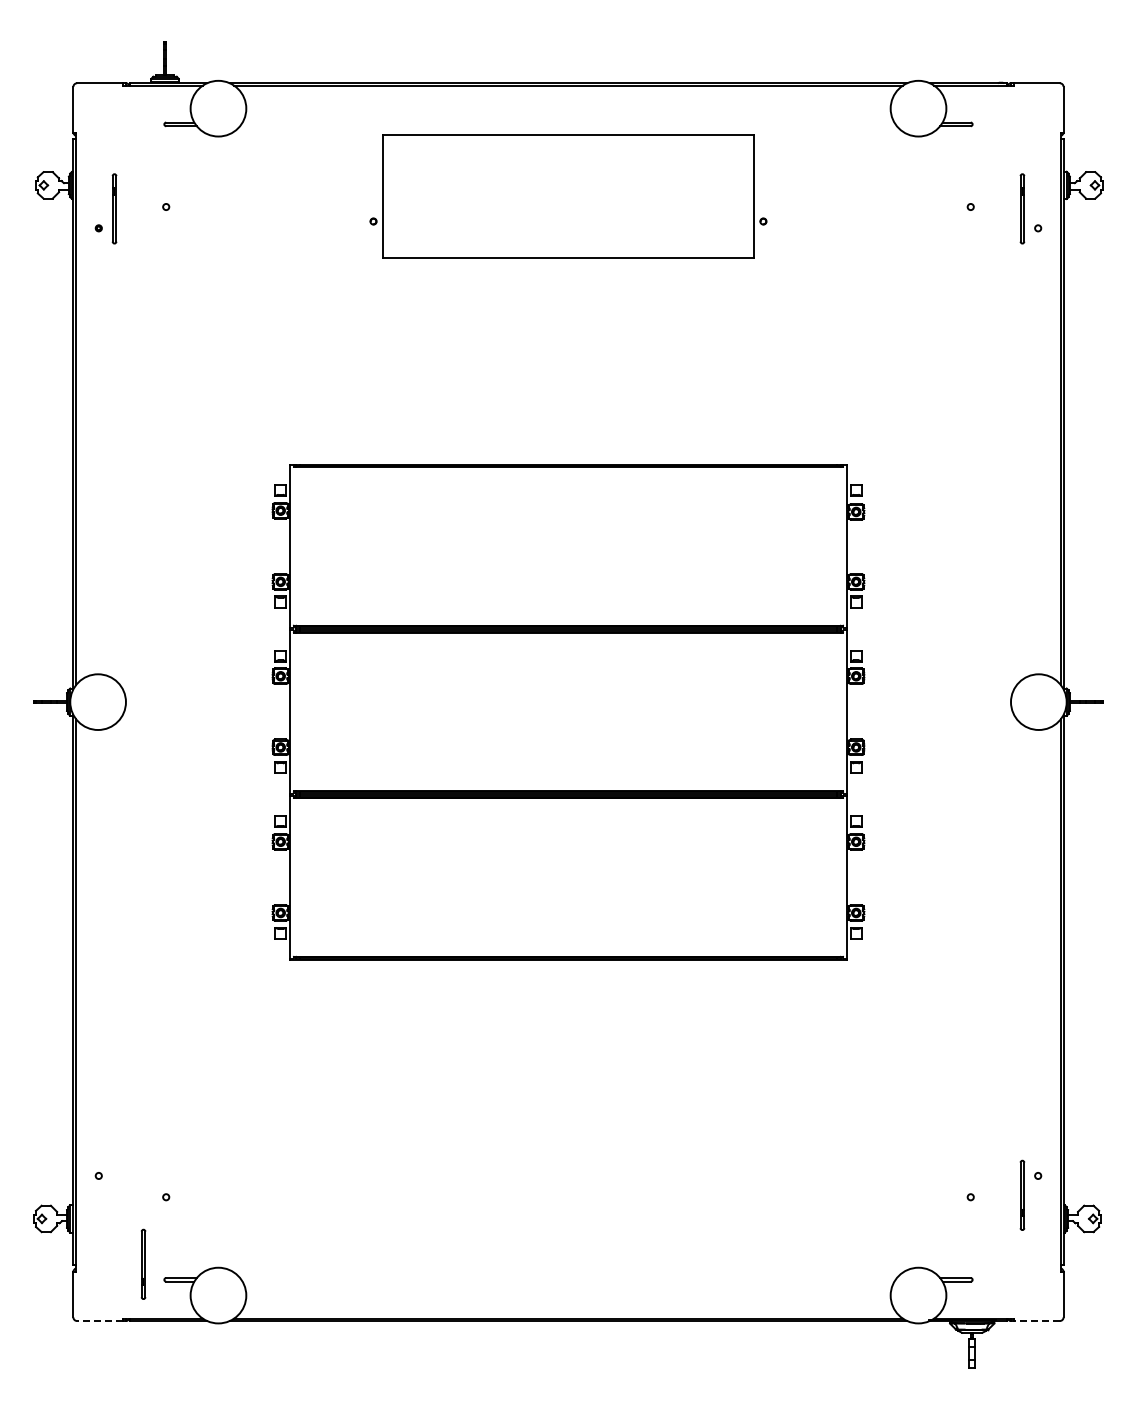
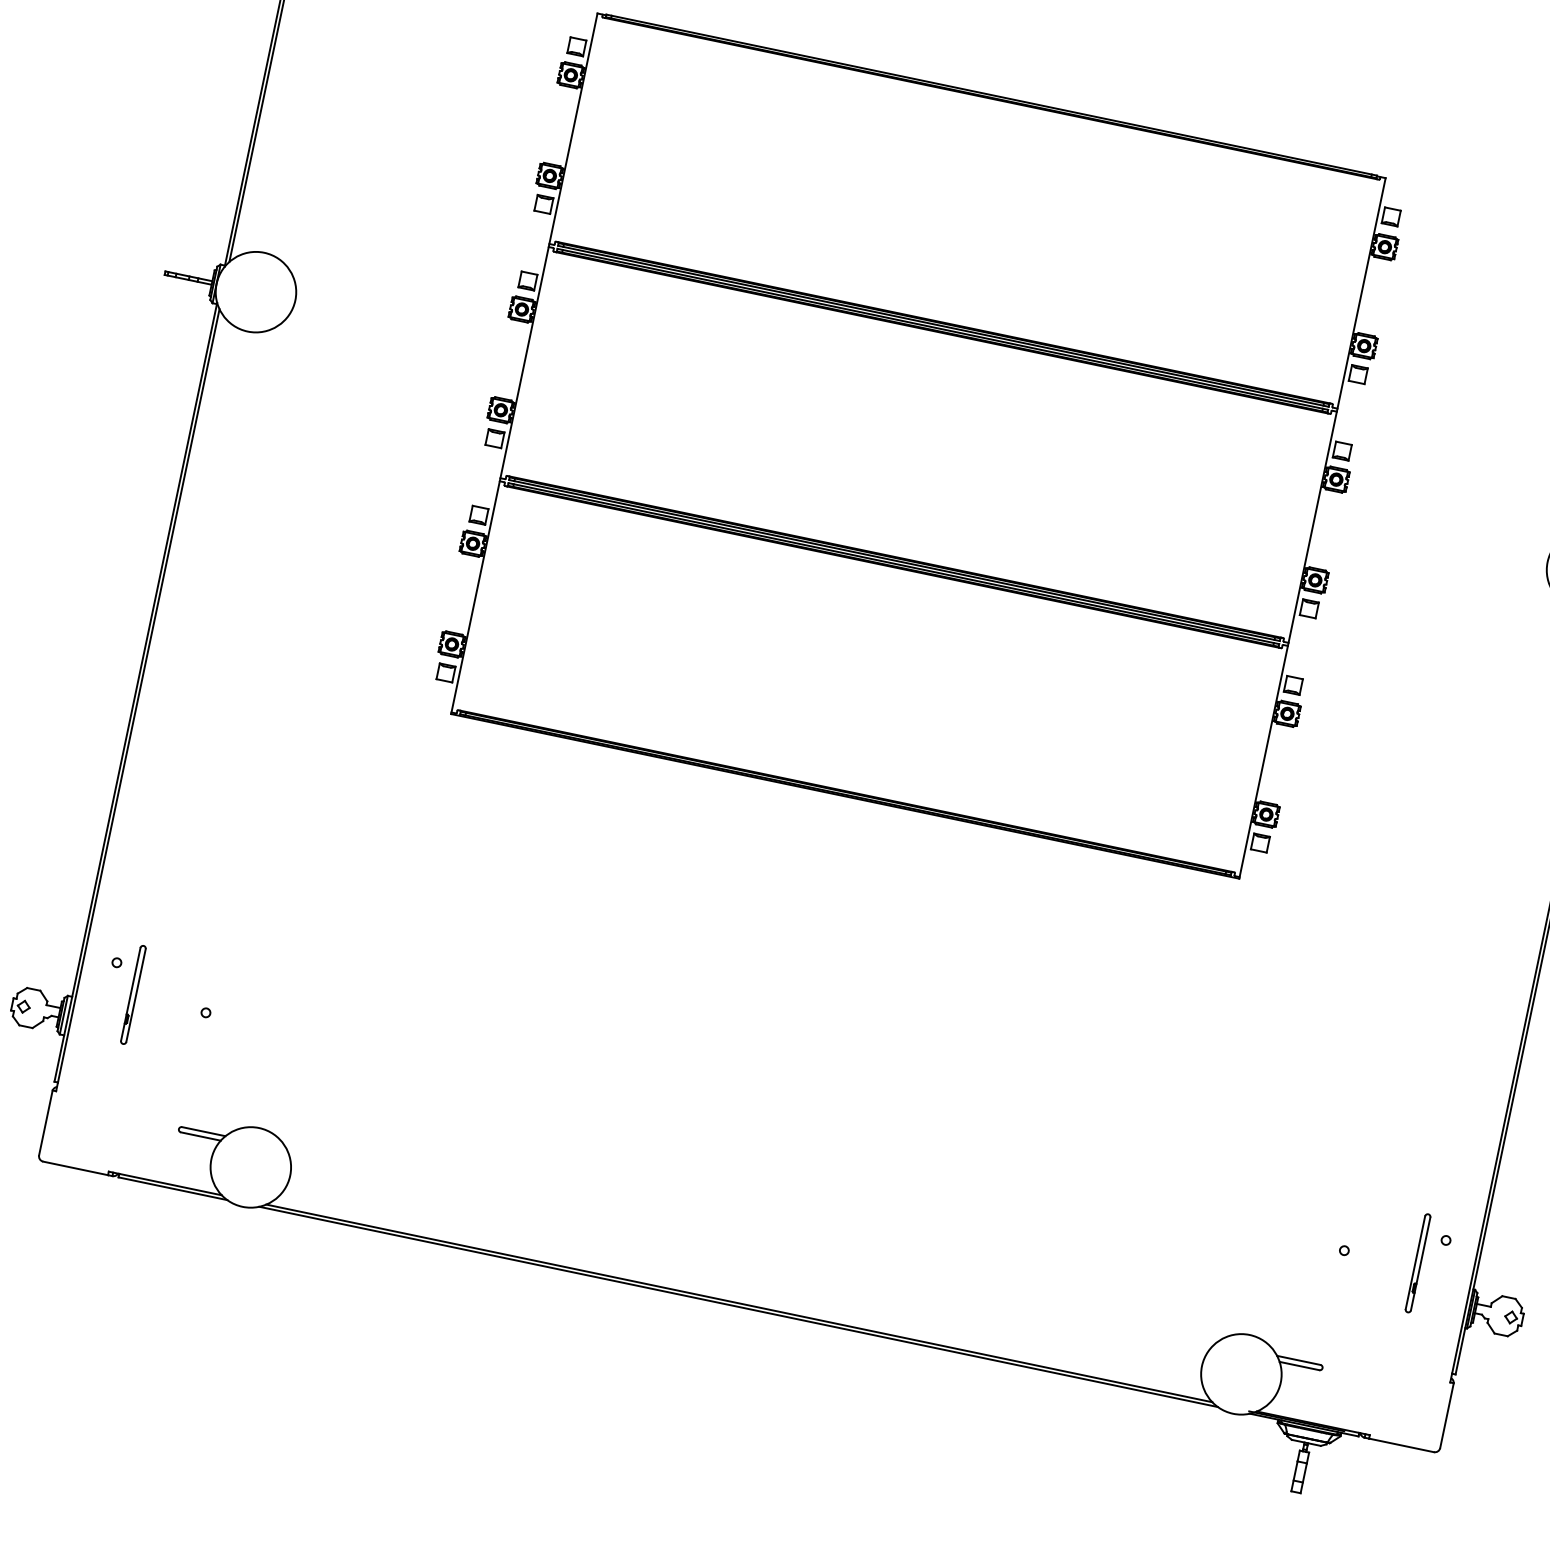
part: (143, 1263) -> (133, 993), moved
line: (99, 1321) -> (74, 1168), dashed -> solid
line: (1036, 1321) -> (1400, 1445), dashed -> solid

